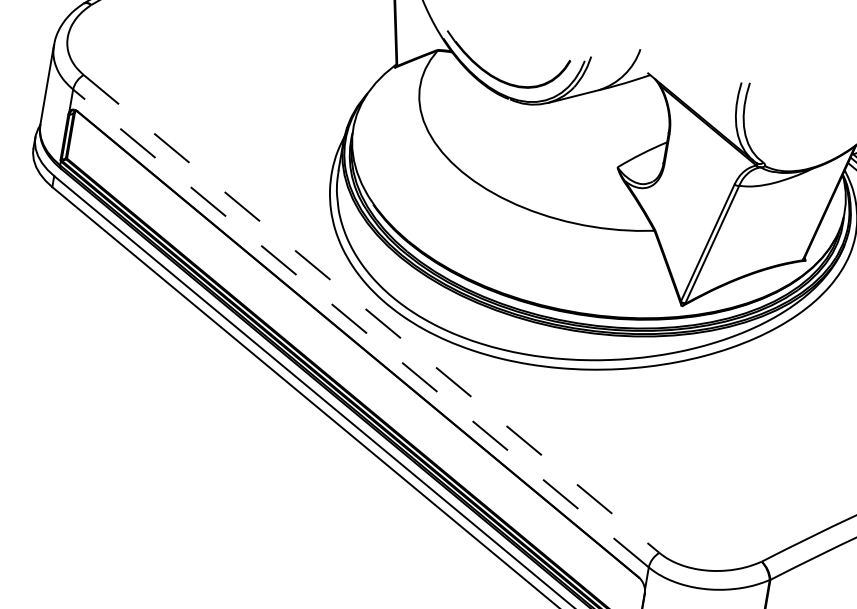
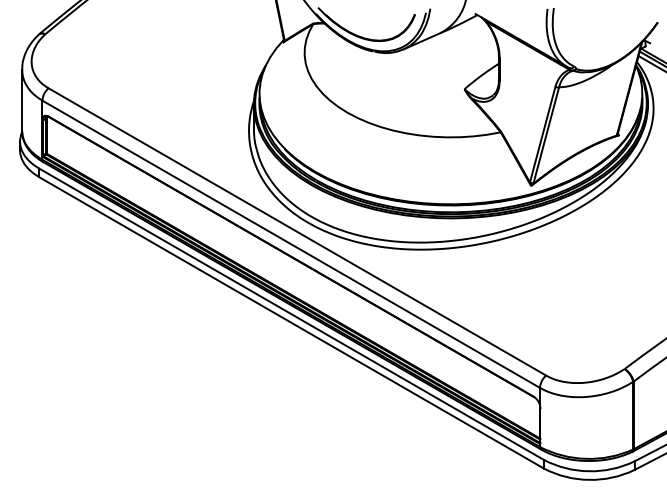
line: (371, 314) -> (297, 232), dashed -> solid
line: (360, 328) -> (290, 244), dashed -> solid

